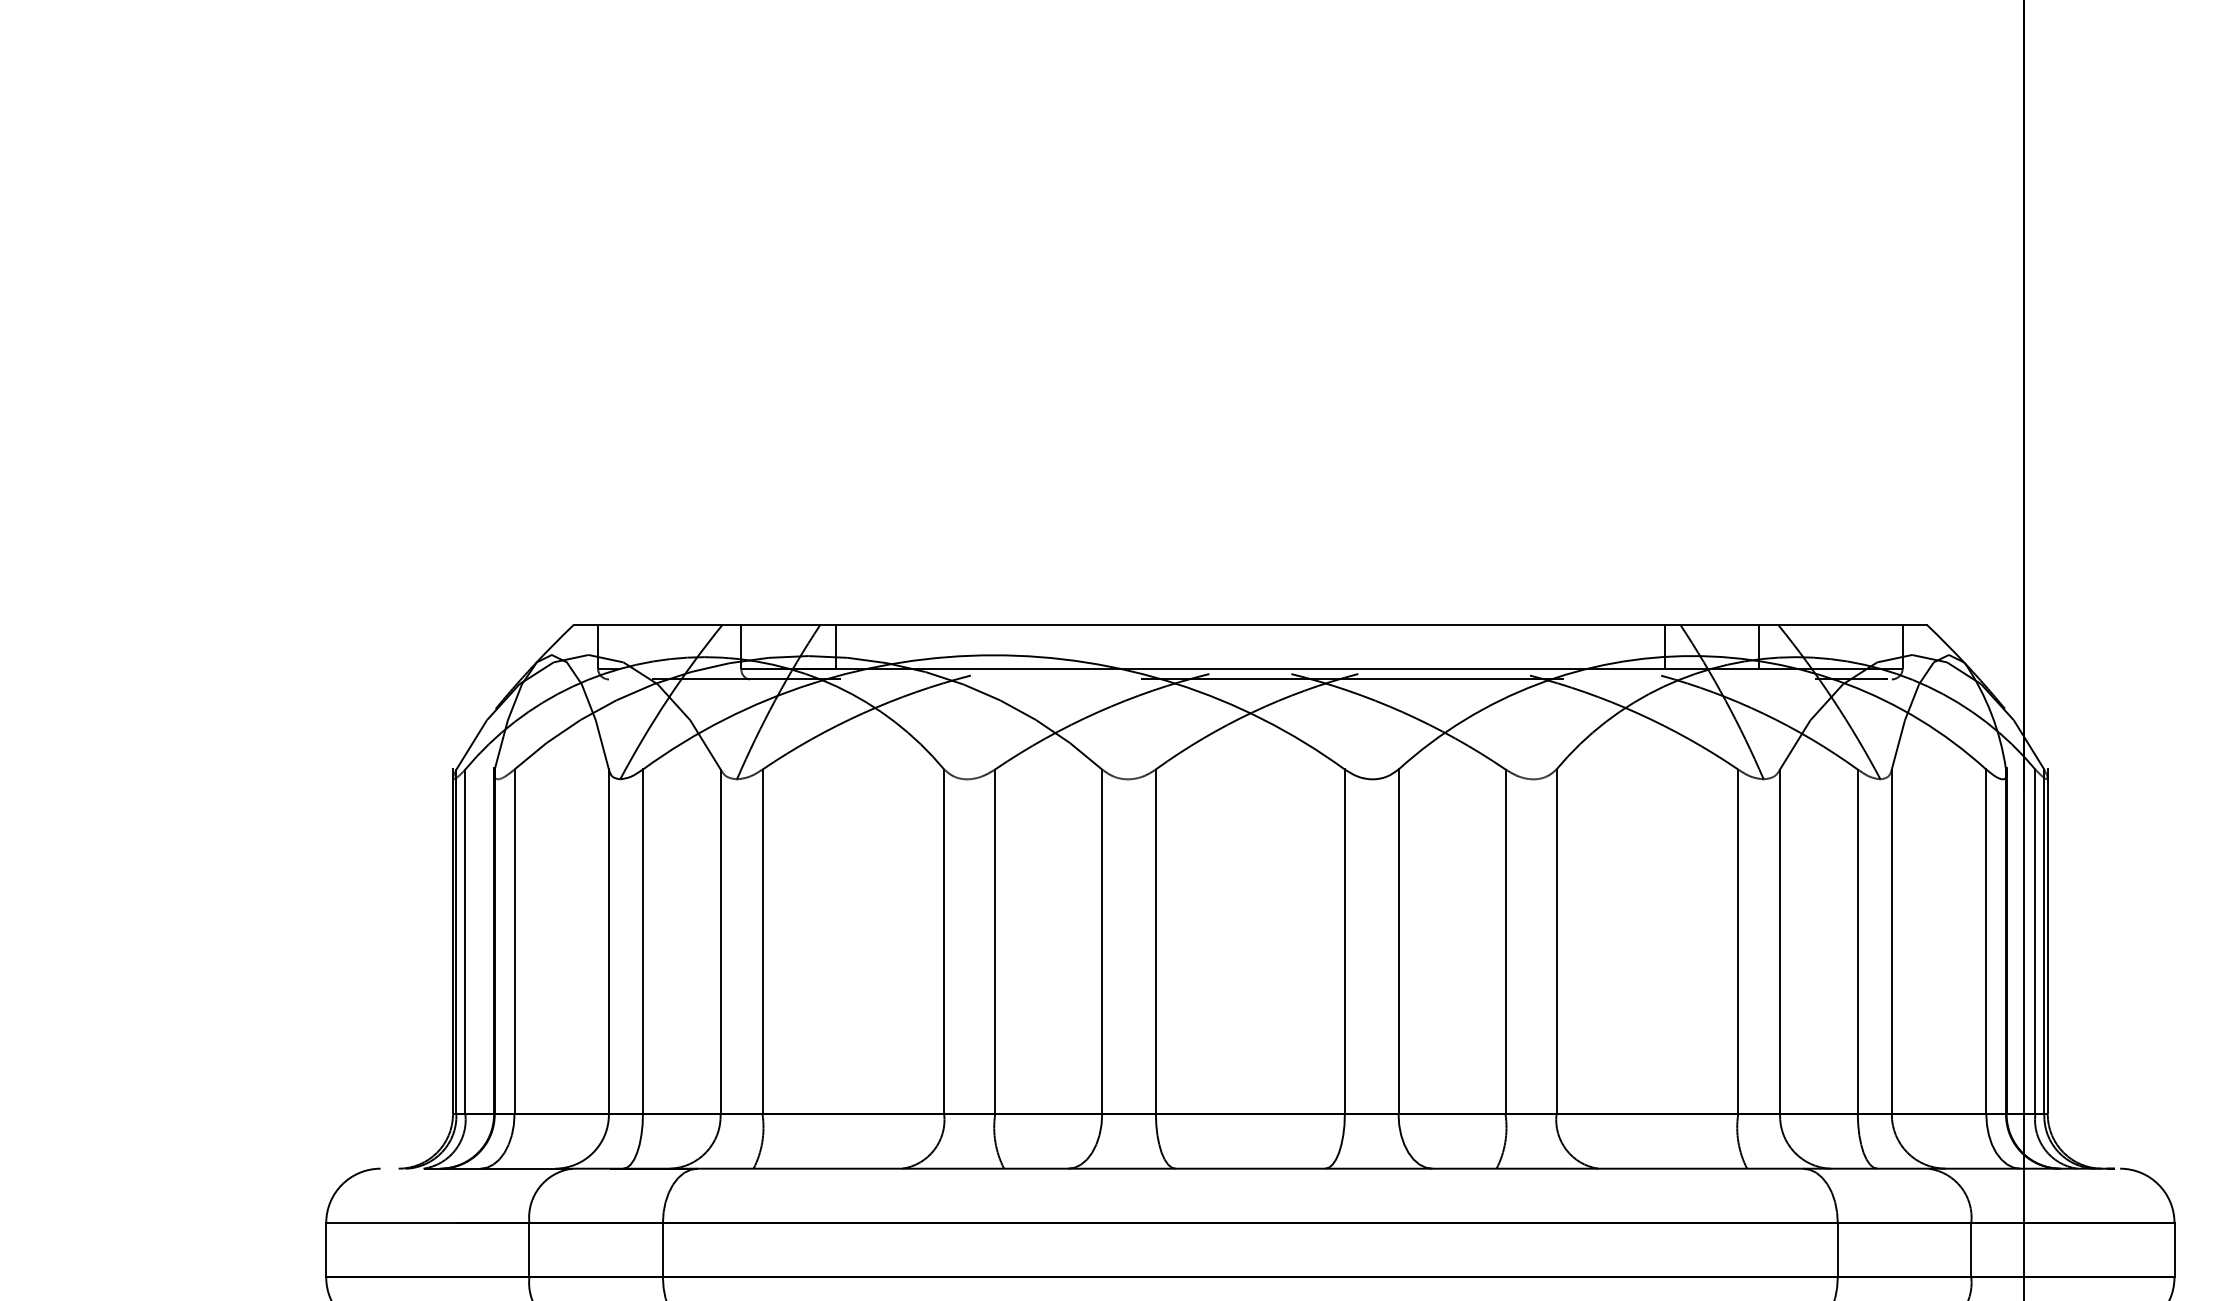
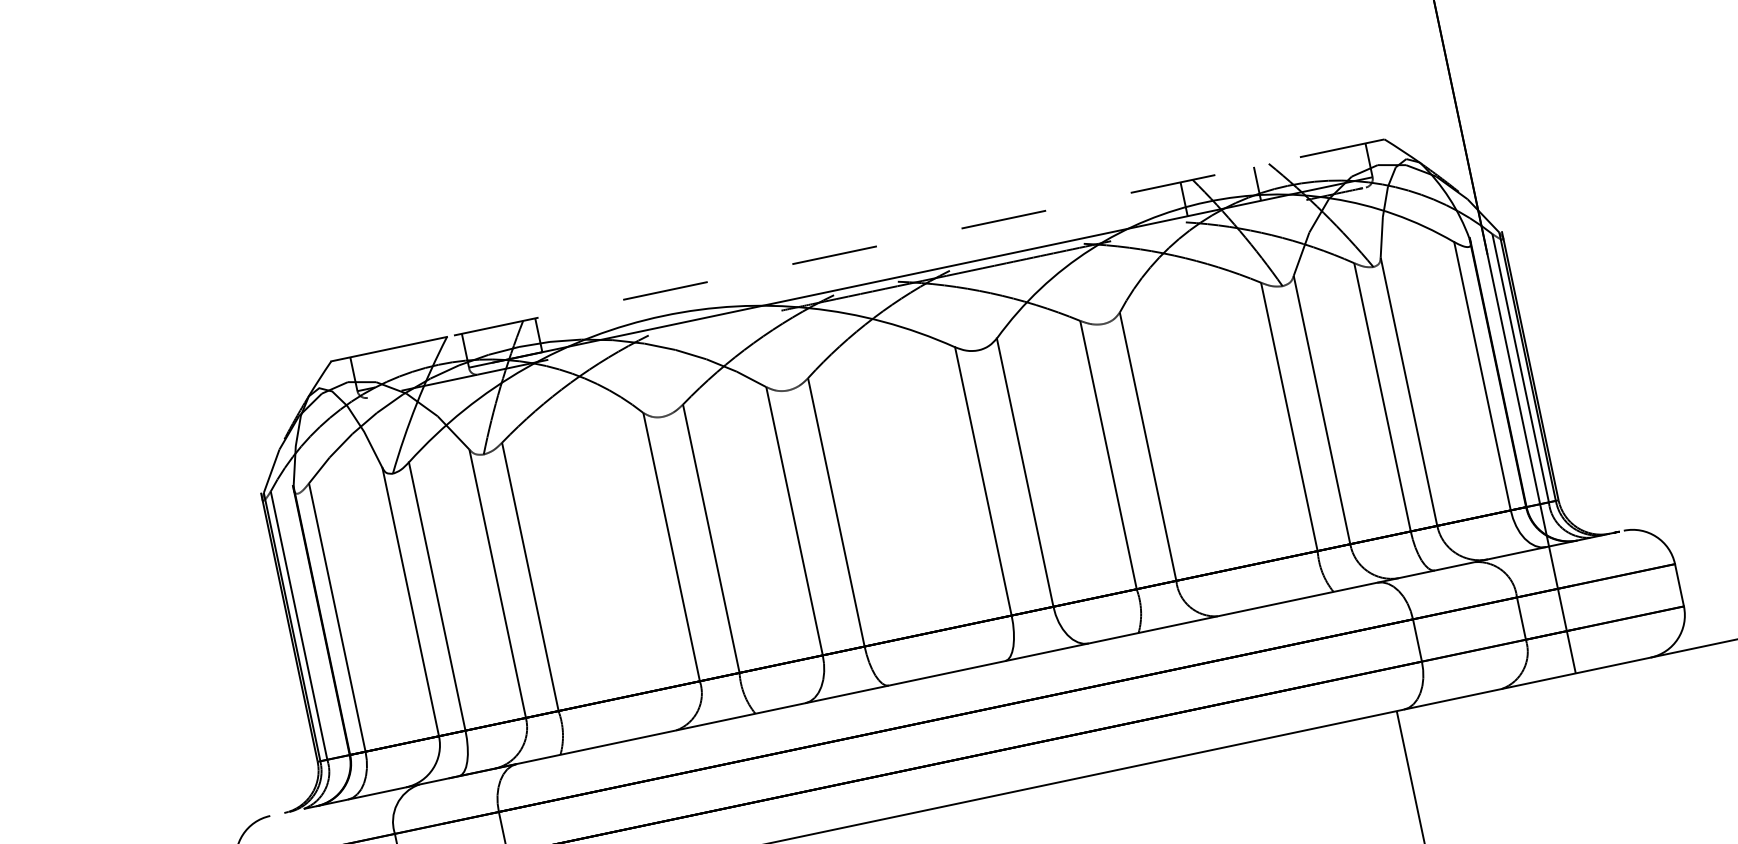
line: (1324, 625) -> (915, 238), solid -> dashed

